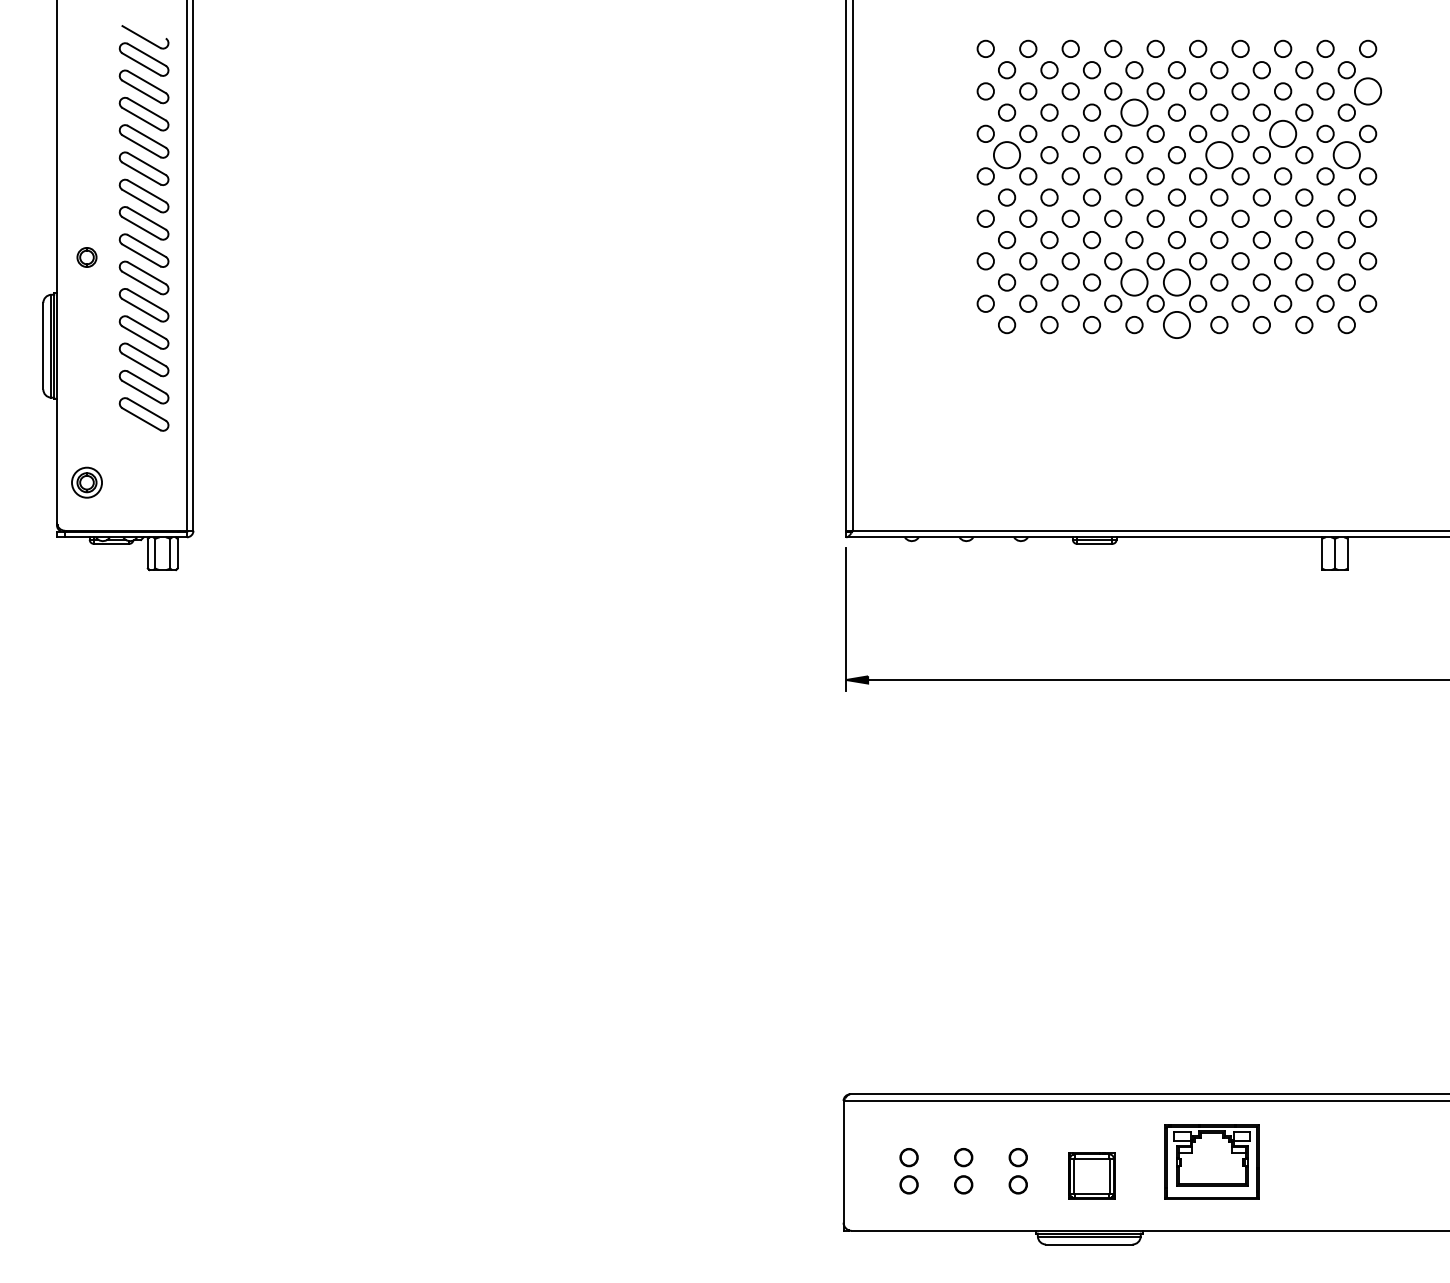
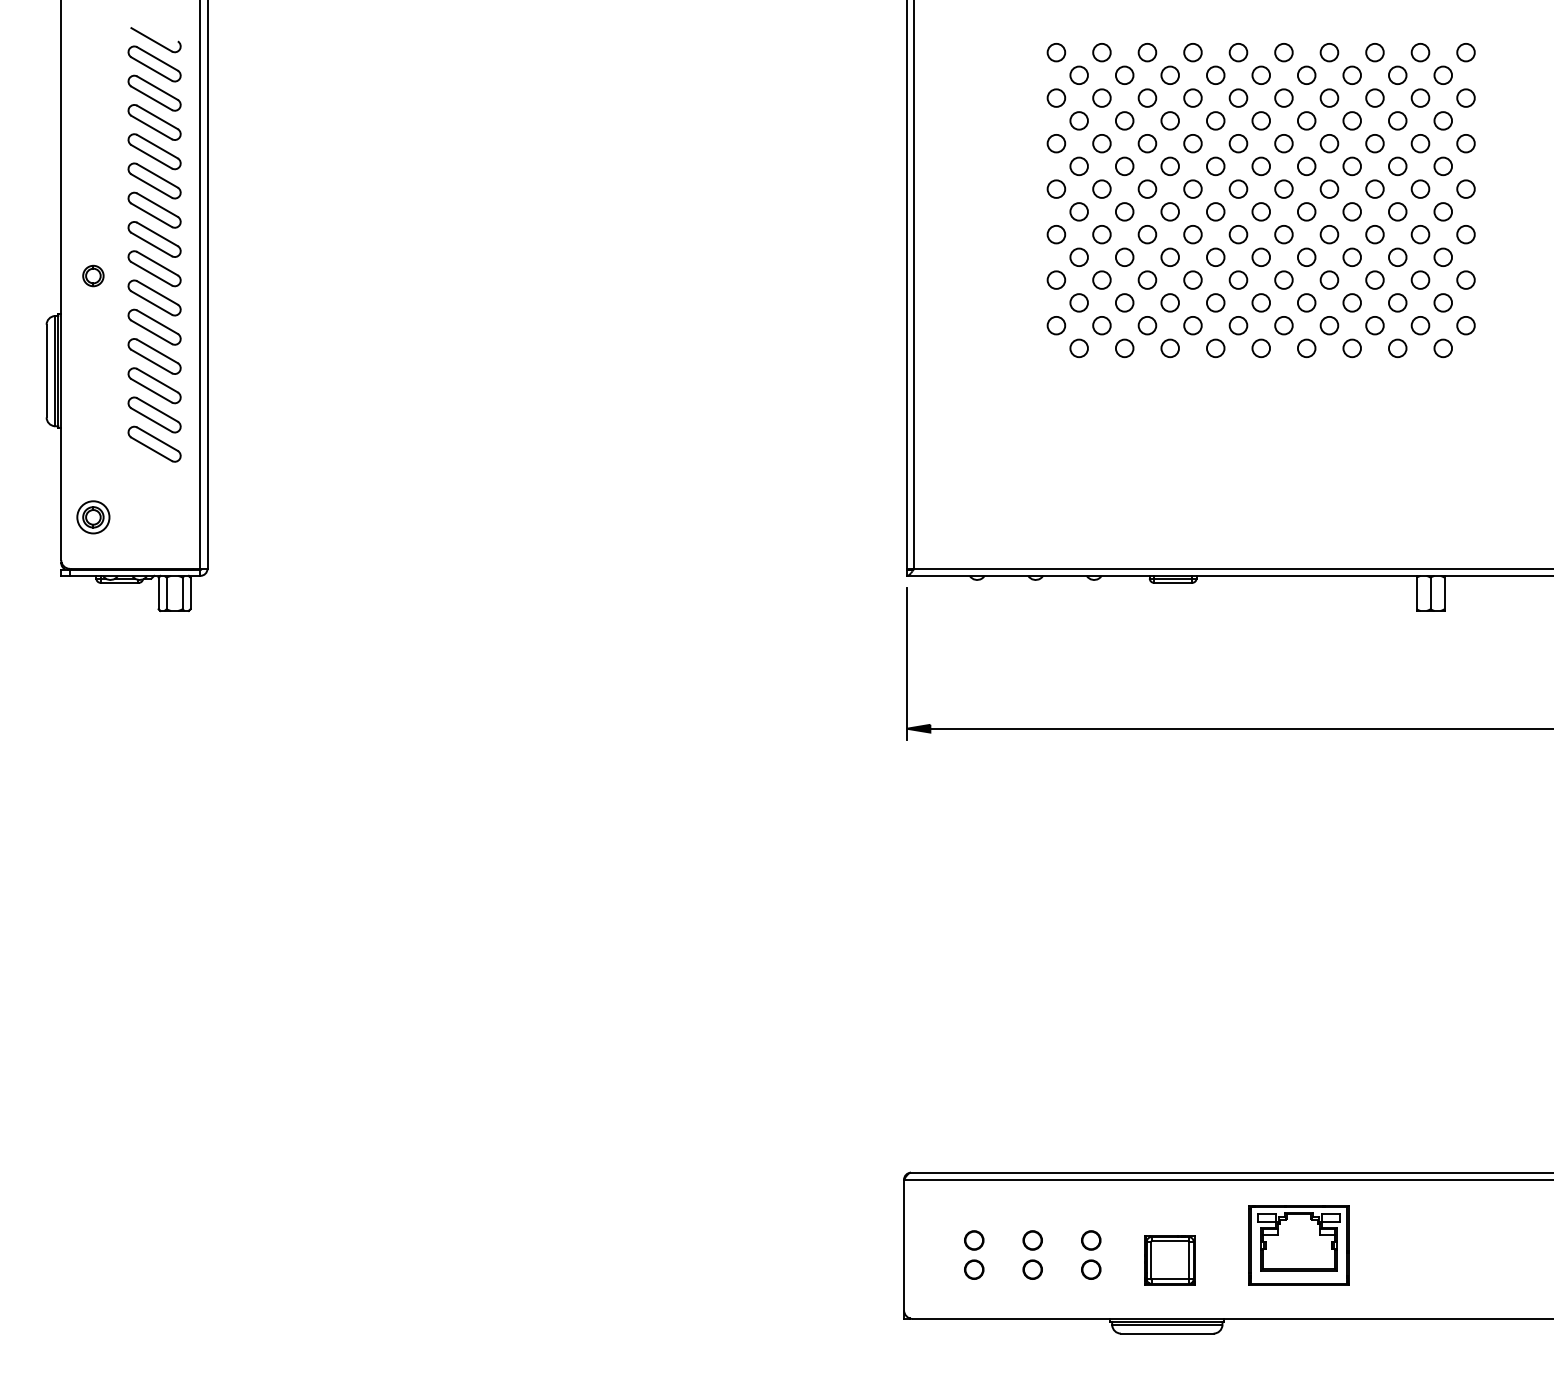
circle: (1367, 90) -> (1465, 97), size x0.62
circle: (1134, 112) -> (1215, 120), size x0.62
circle: (1282, 133) -> (1374, 143), size x0.62
circle: (1006, 155) -> (1078, 166), size x0.62
circle: (1219, 155) -> (1306, 166), size x0.62
circle: (1347, 155) -> (1443, 166), size x0.62
circle: (1134, 282) -> (1215, 302), size x0.62
circle: (1177, 282) -> (1261, 302), size x0.62
circle: (1177, 325) -> (1261, 348), size x0.62

